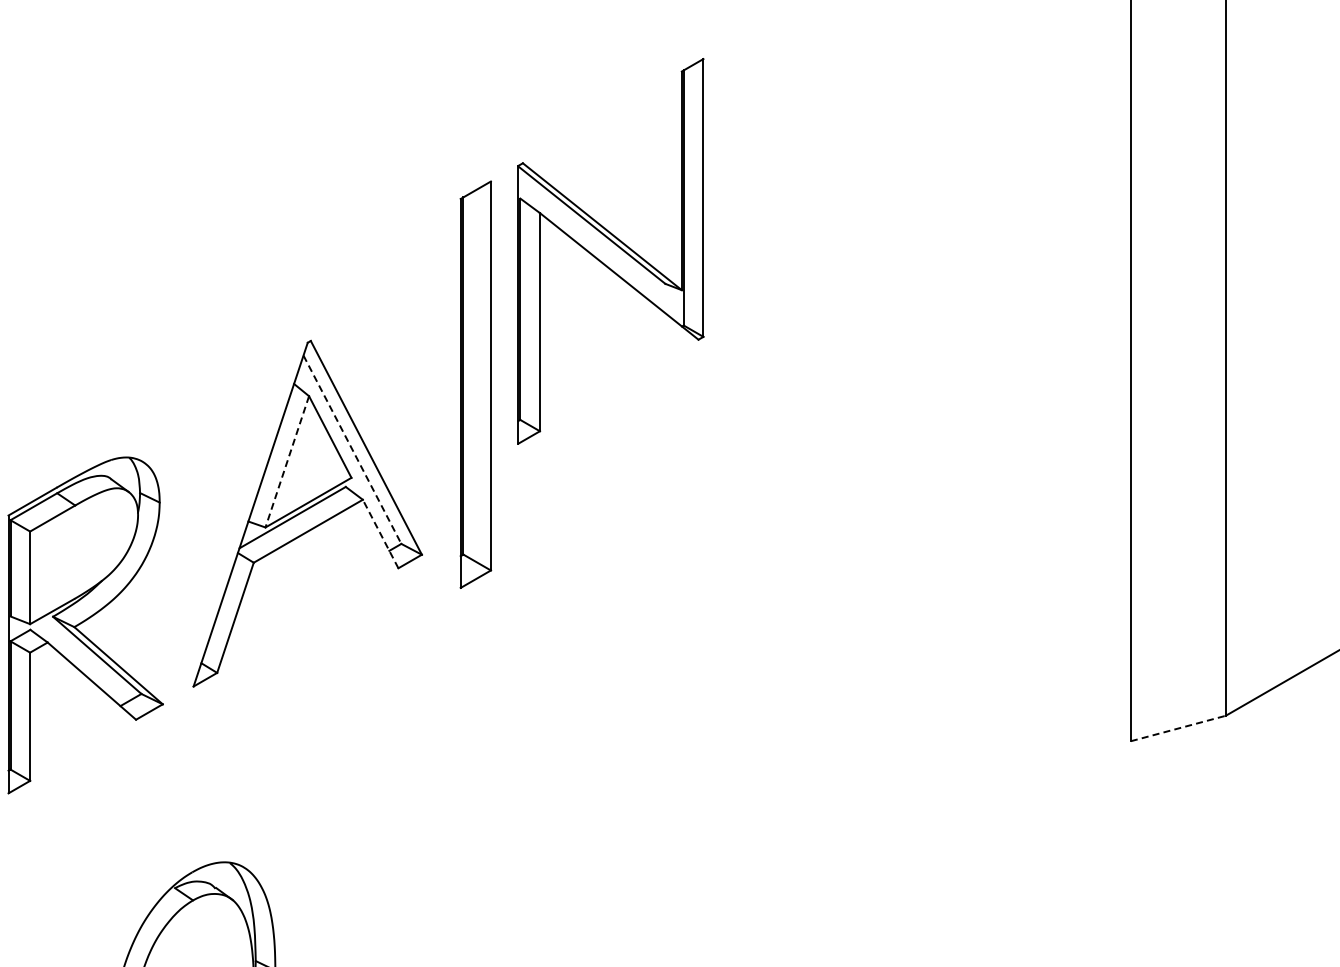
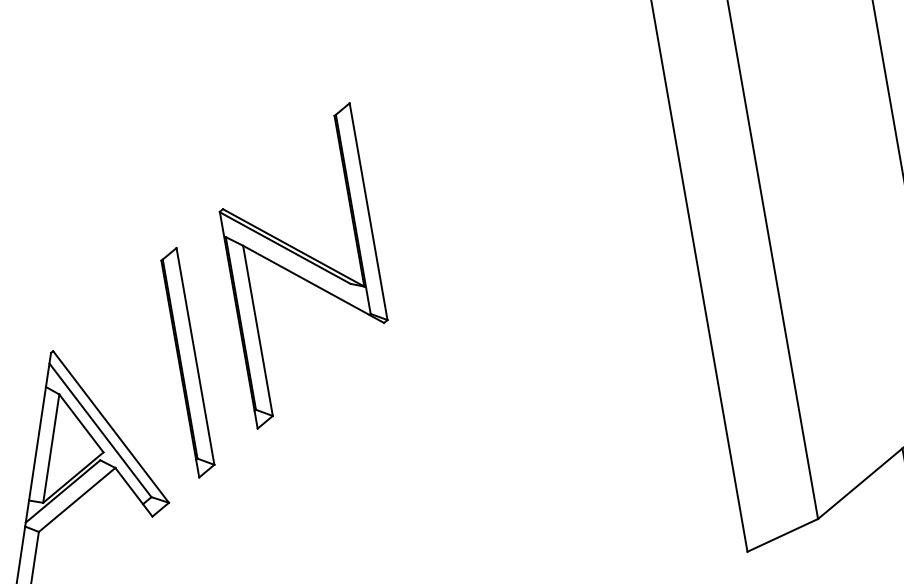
part: (610, 251) -> (303, 266), moved
part: (475, 384) -> (187, 362), size x0.71
line: (352, 450) -> (100, 430), dashed -> solid
line: (287, 462) -> (51, 449), dashed -> solid
line: (380, 534) -> (133, 492), dashed -> solid
line: (1178, 728) -> (782, 535), dashed -> solid

